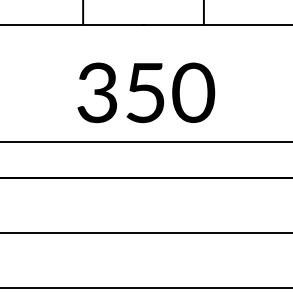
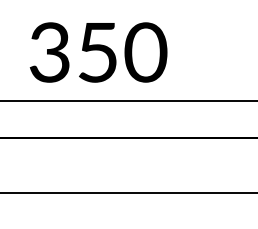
text: (146, 92) -> (98, 52), moved

